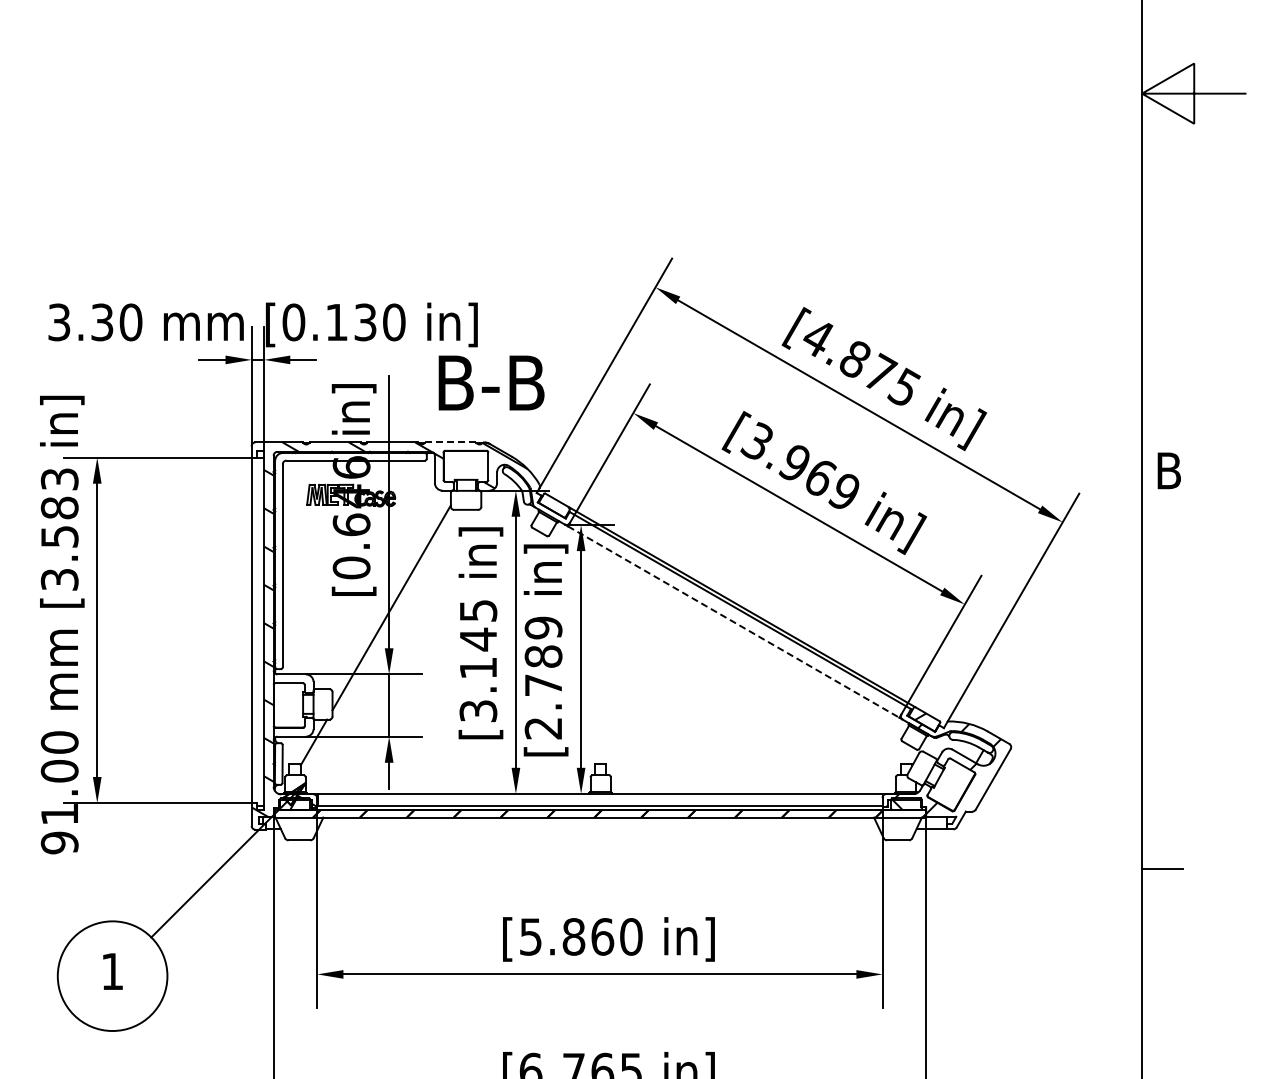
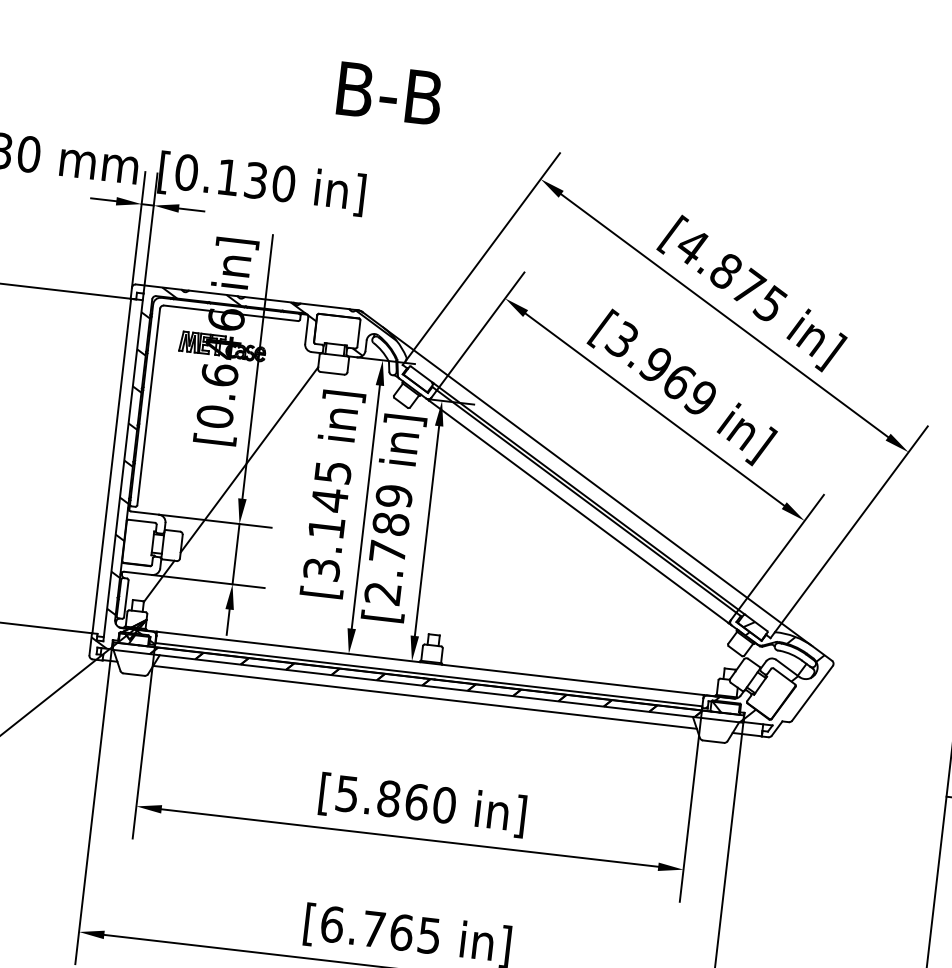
text: (491, 382) -> (389, 93), moved
line: (450, 442) -> (324, 306), dashed -> solid
line: (749, 593) -> (597, 486), added
line: (734, 622) -> (579, 512), dashed -> solid
line: (598, 829) -> (424, 697), added

